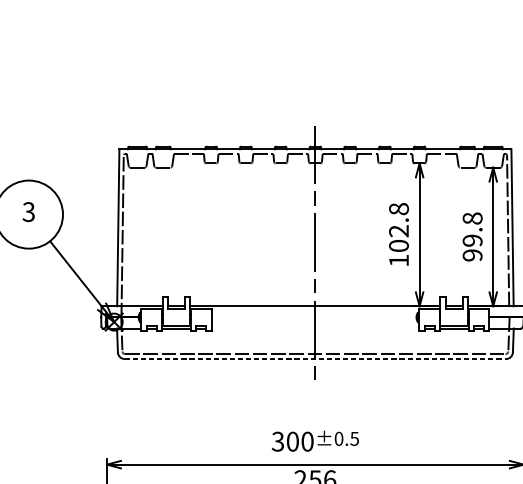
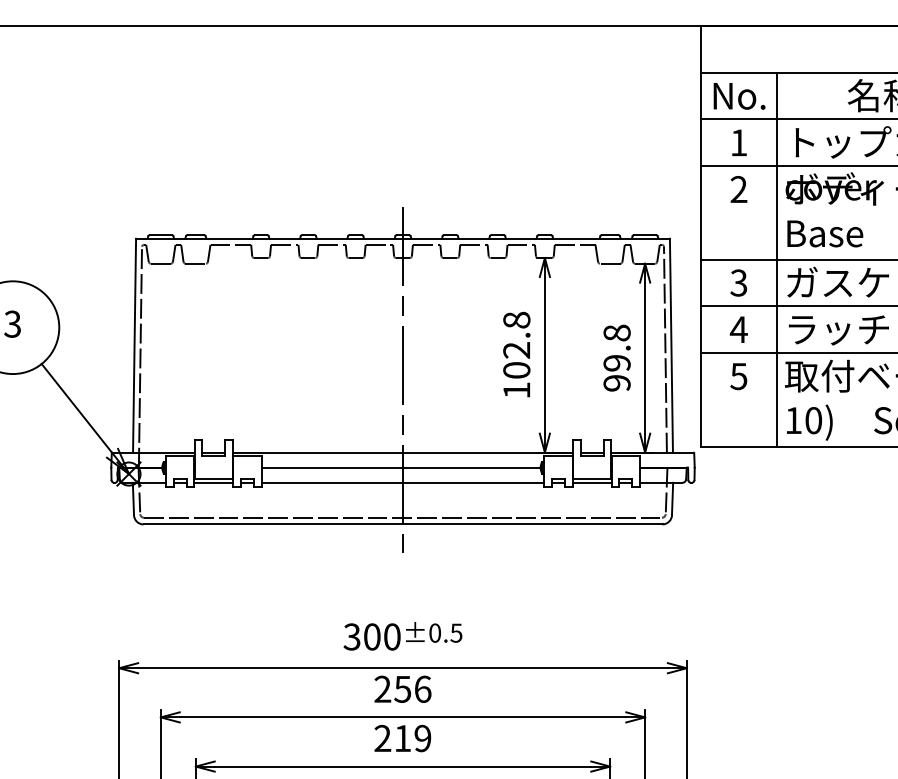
line: (313, 317) -> (400, 467), added
line: (315, 328) -> (402, 482), added
line: (315, 359) -> (403, 524), dashed -> solid

